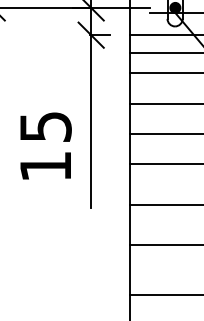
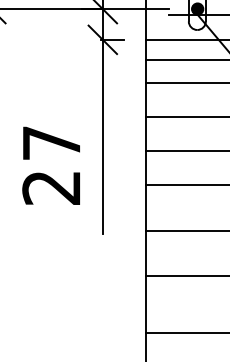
text: (45, 146) -> (51, 165), 15 -> 27

